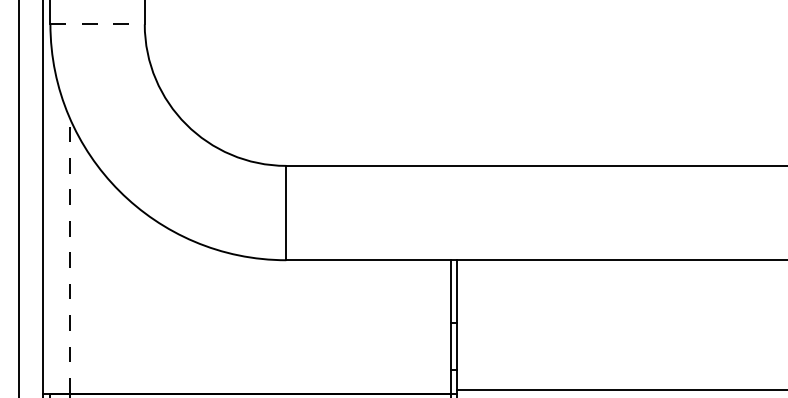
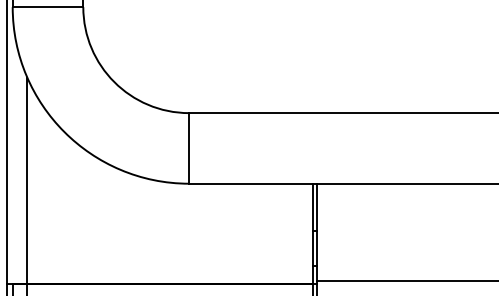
line: (98, 24) -> (48, 7), dashed -> solid
line: (70, 256) -> (27, 180), dashed -> solid

